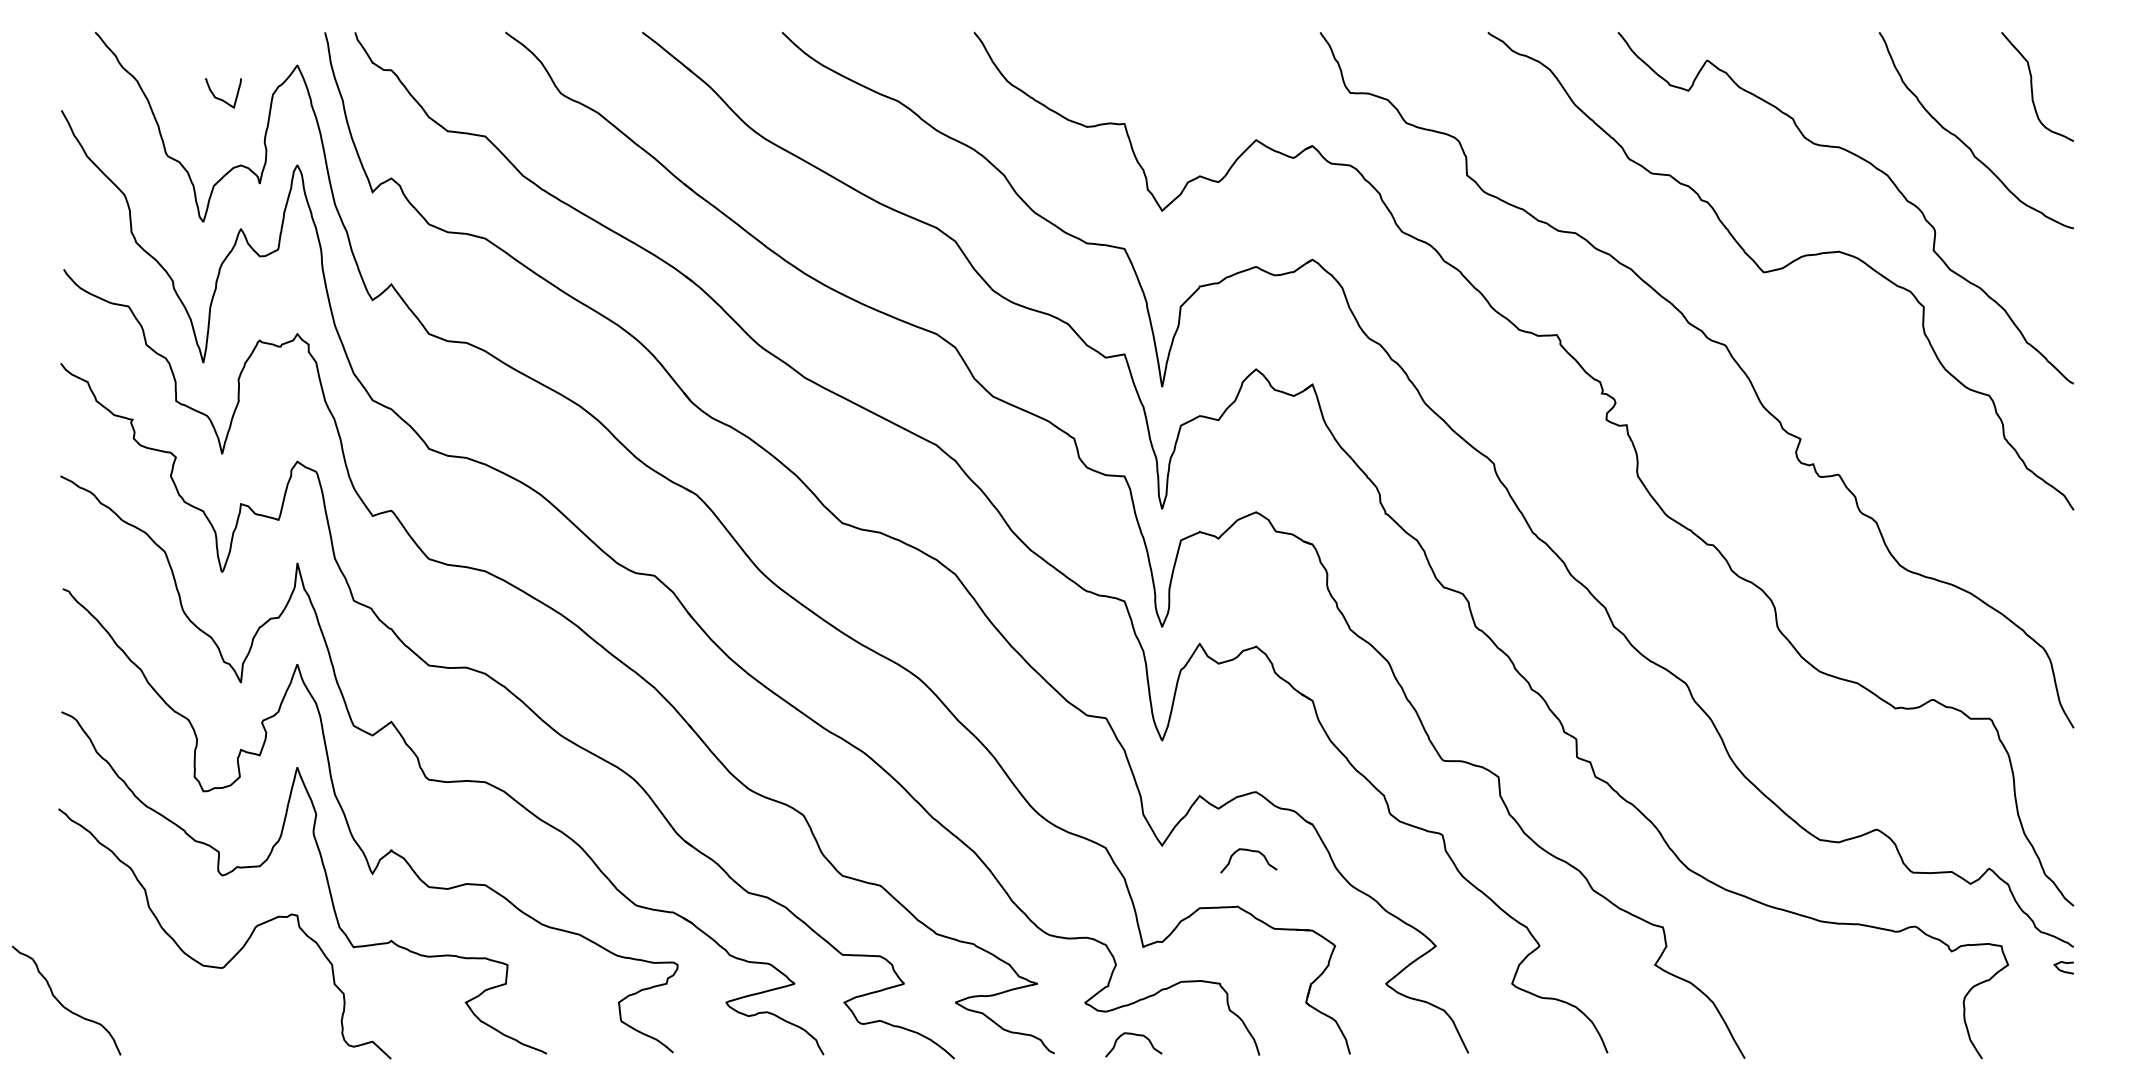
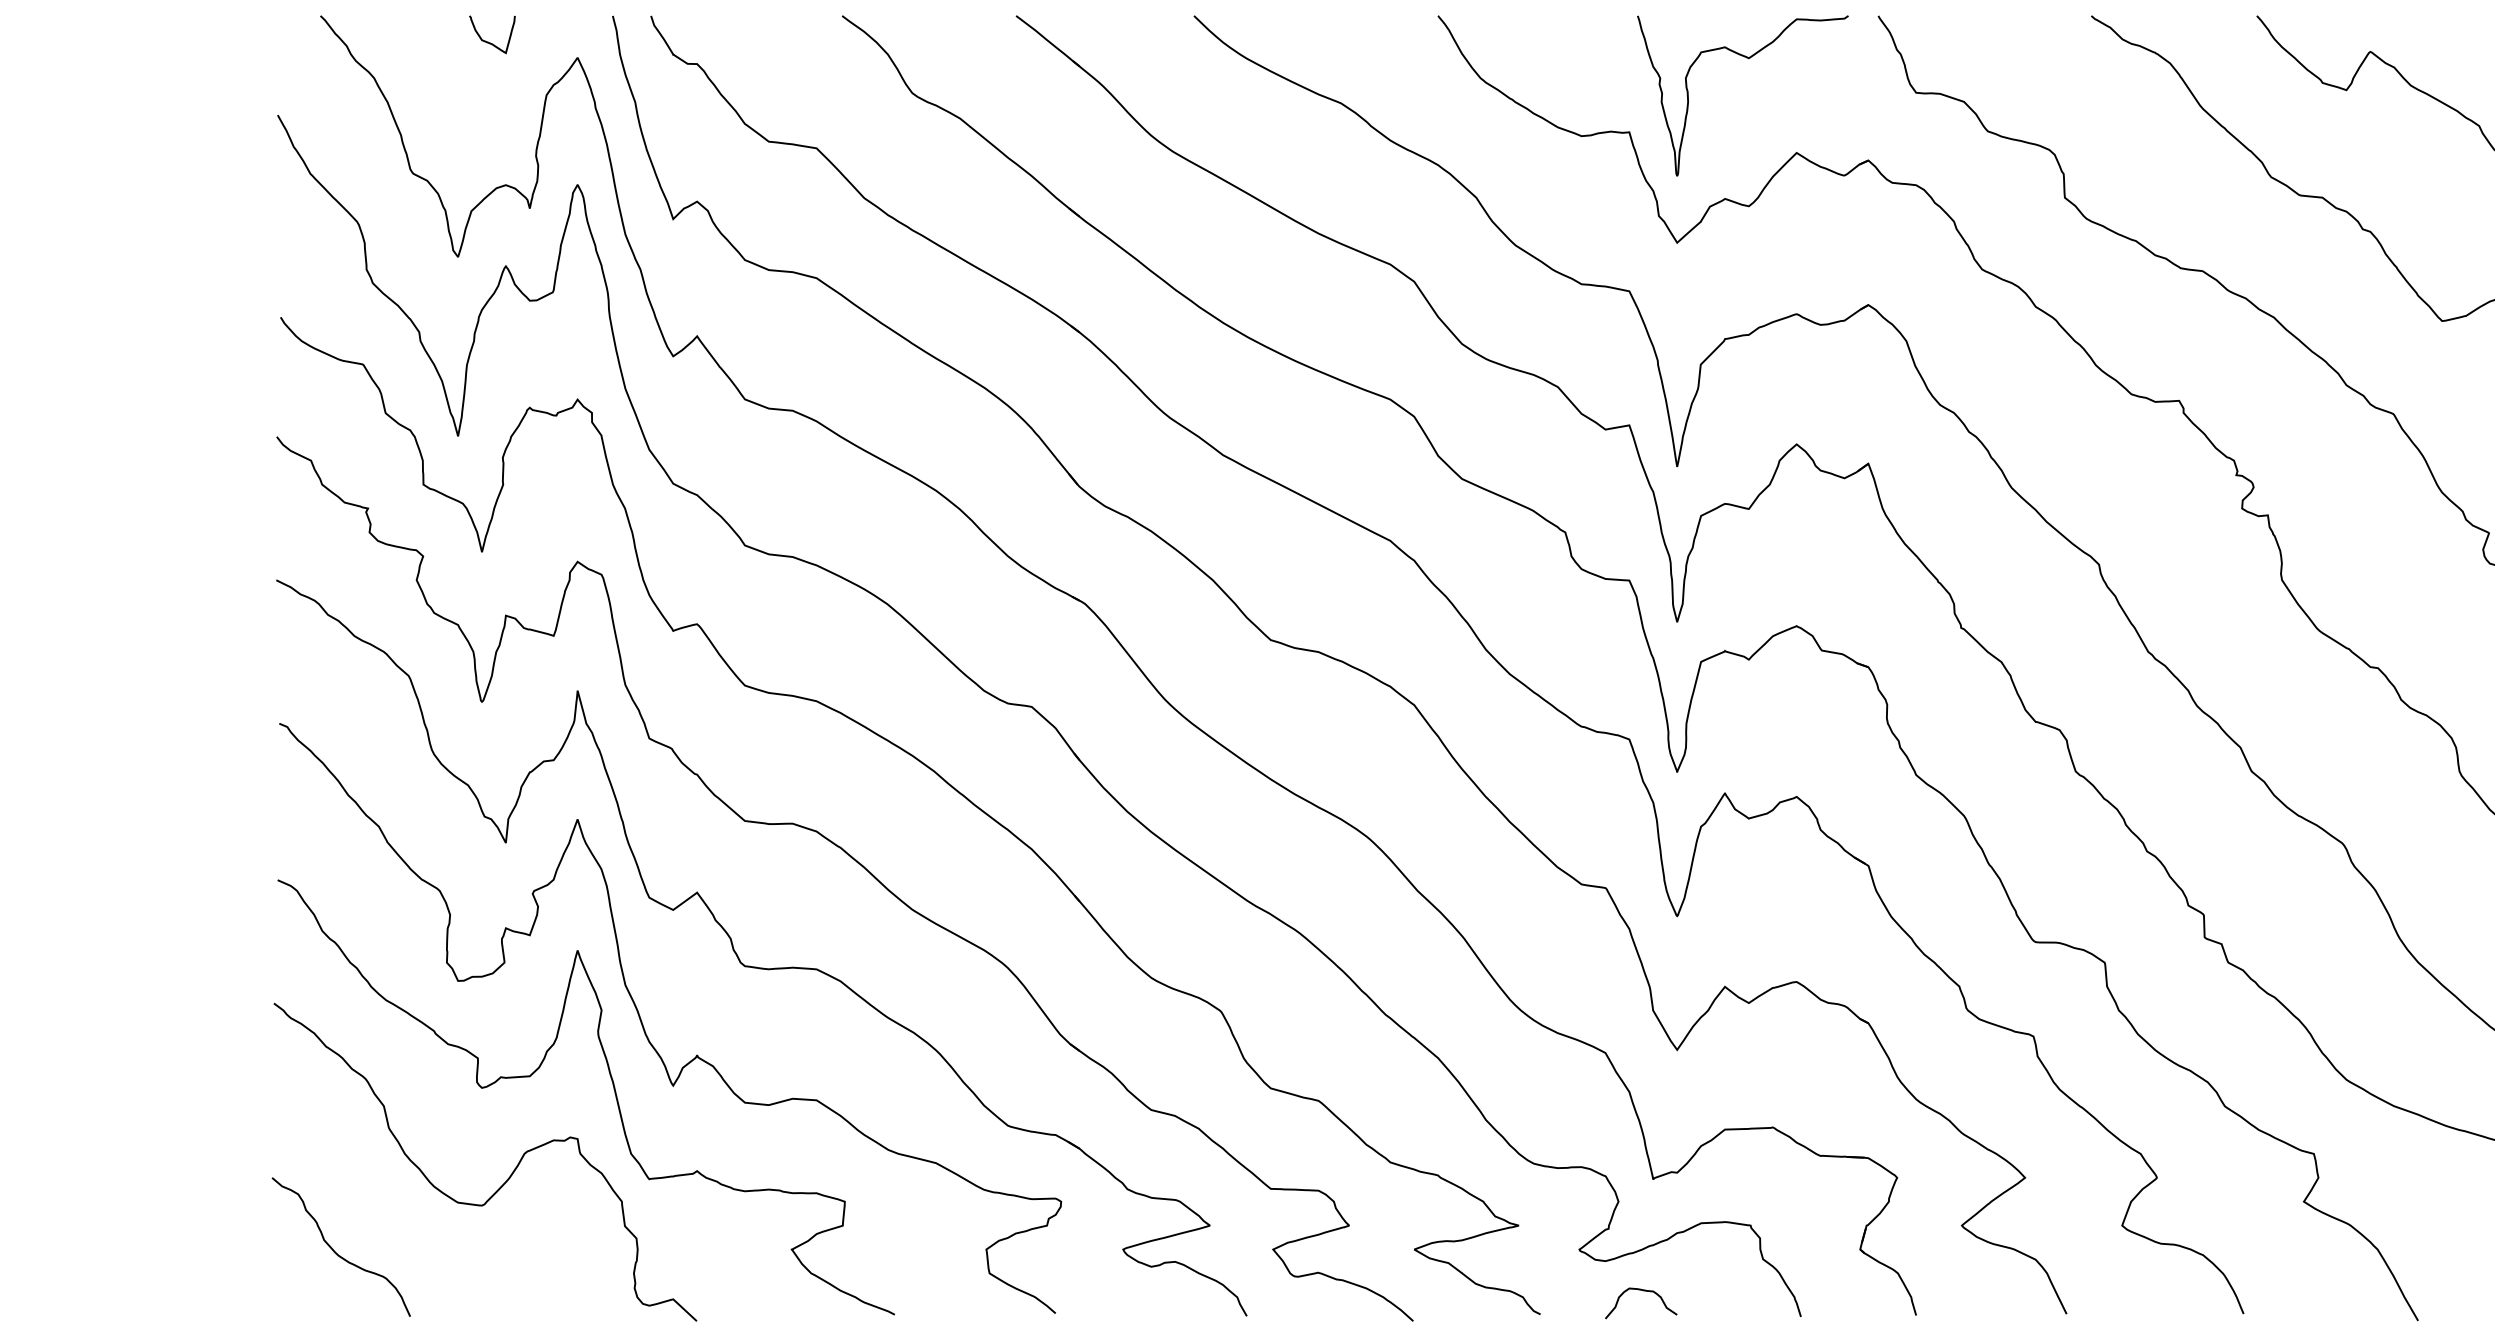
curve: (1217, 66) -> (1747, 59), added
curve: (220, 98) -> (488, 41), moved
curve: (1248, 851) -> (1786, 1057), removed
curve: (62, 1004) -> (336, 1251), moved

